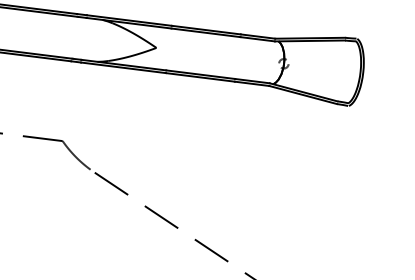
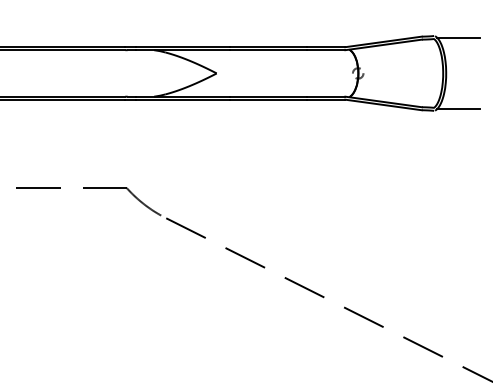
line: (378, 43) -> (458, 38), added
line: (370, 106) -> (458, 108), added

